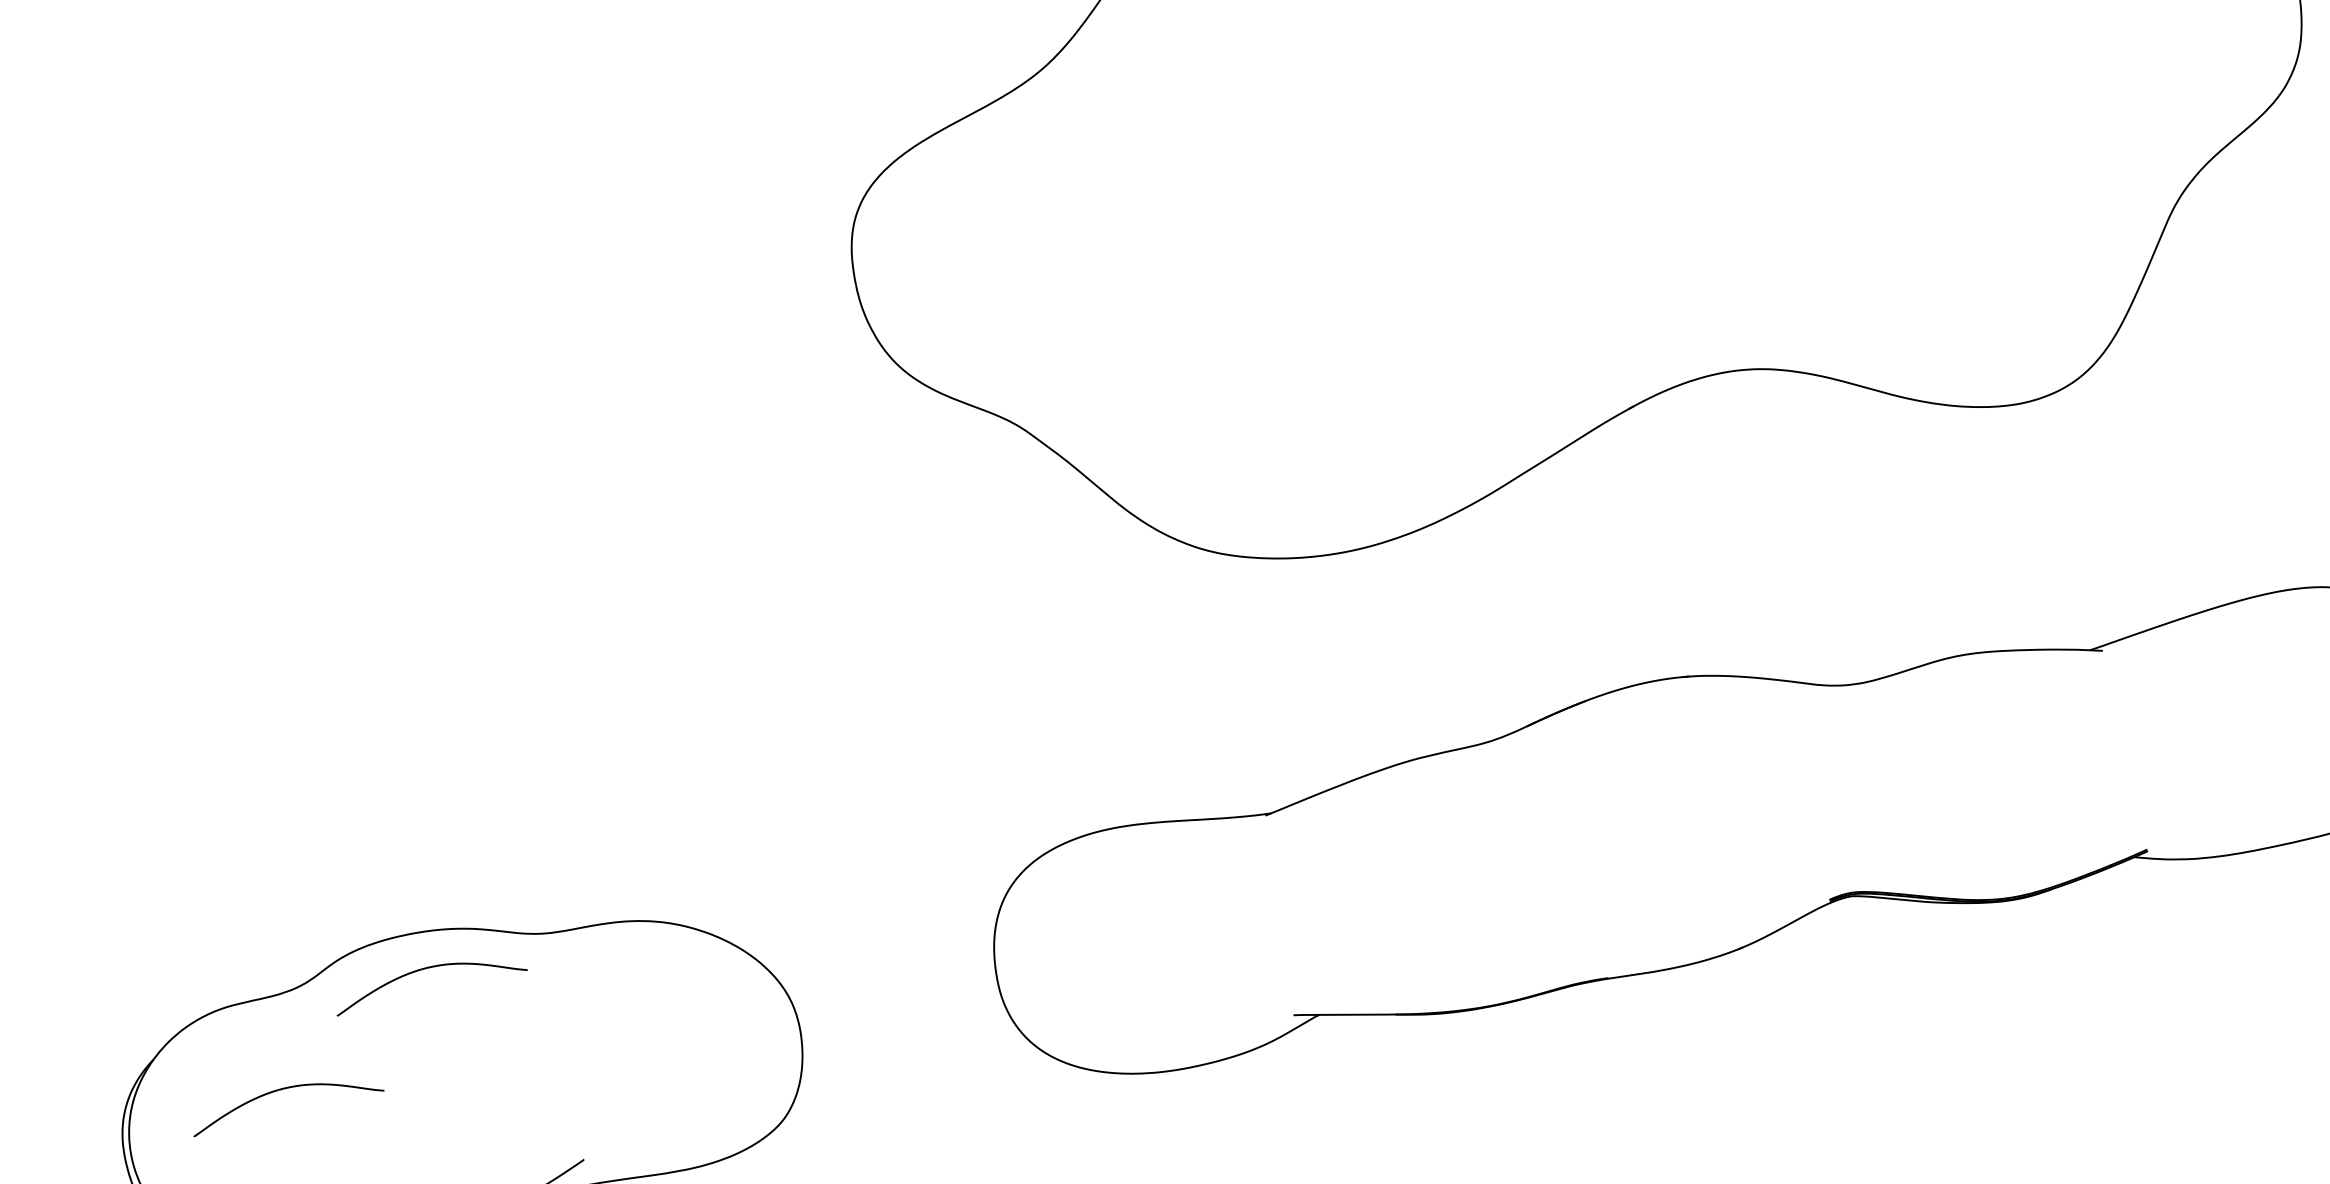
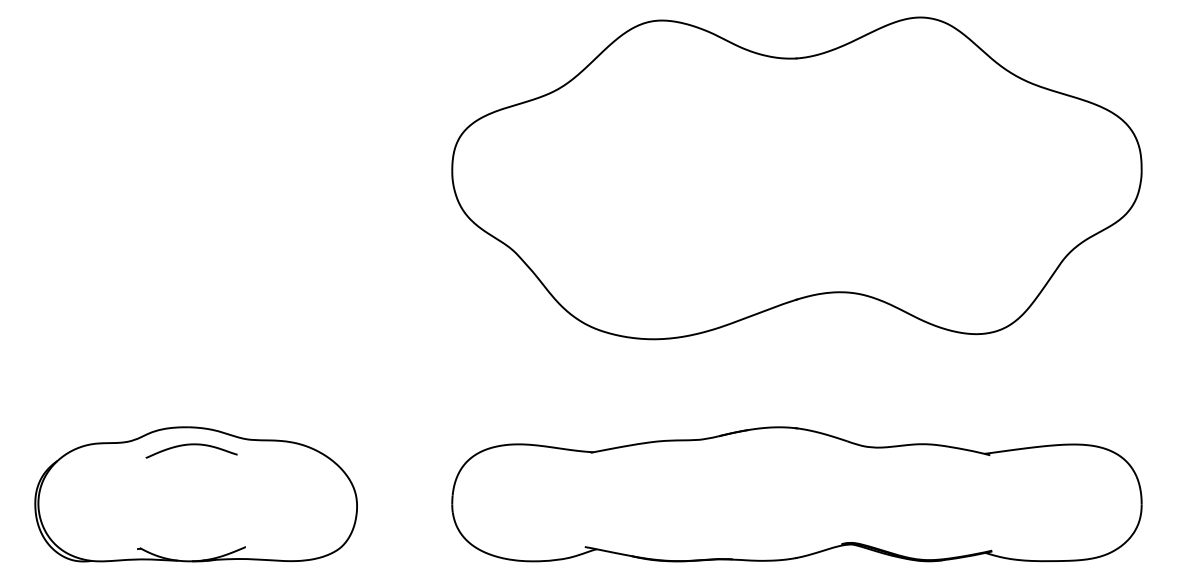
part: (286, 1101) -> (114, 492), removed

